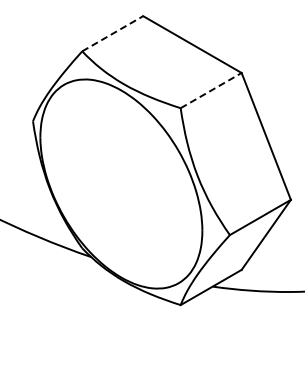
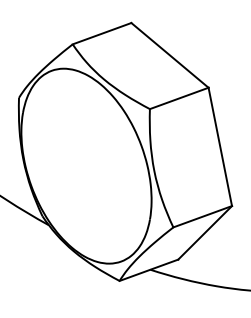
line: (113, 33) -> (102, 33), dashed -> solid
line: (211, 90) -> (179, 98), dashed -> solid

